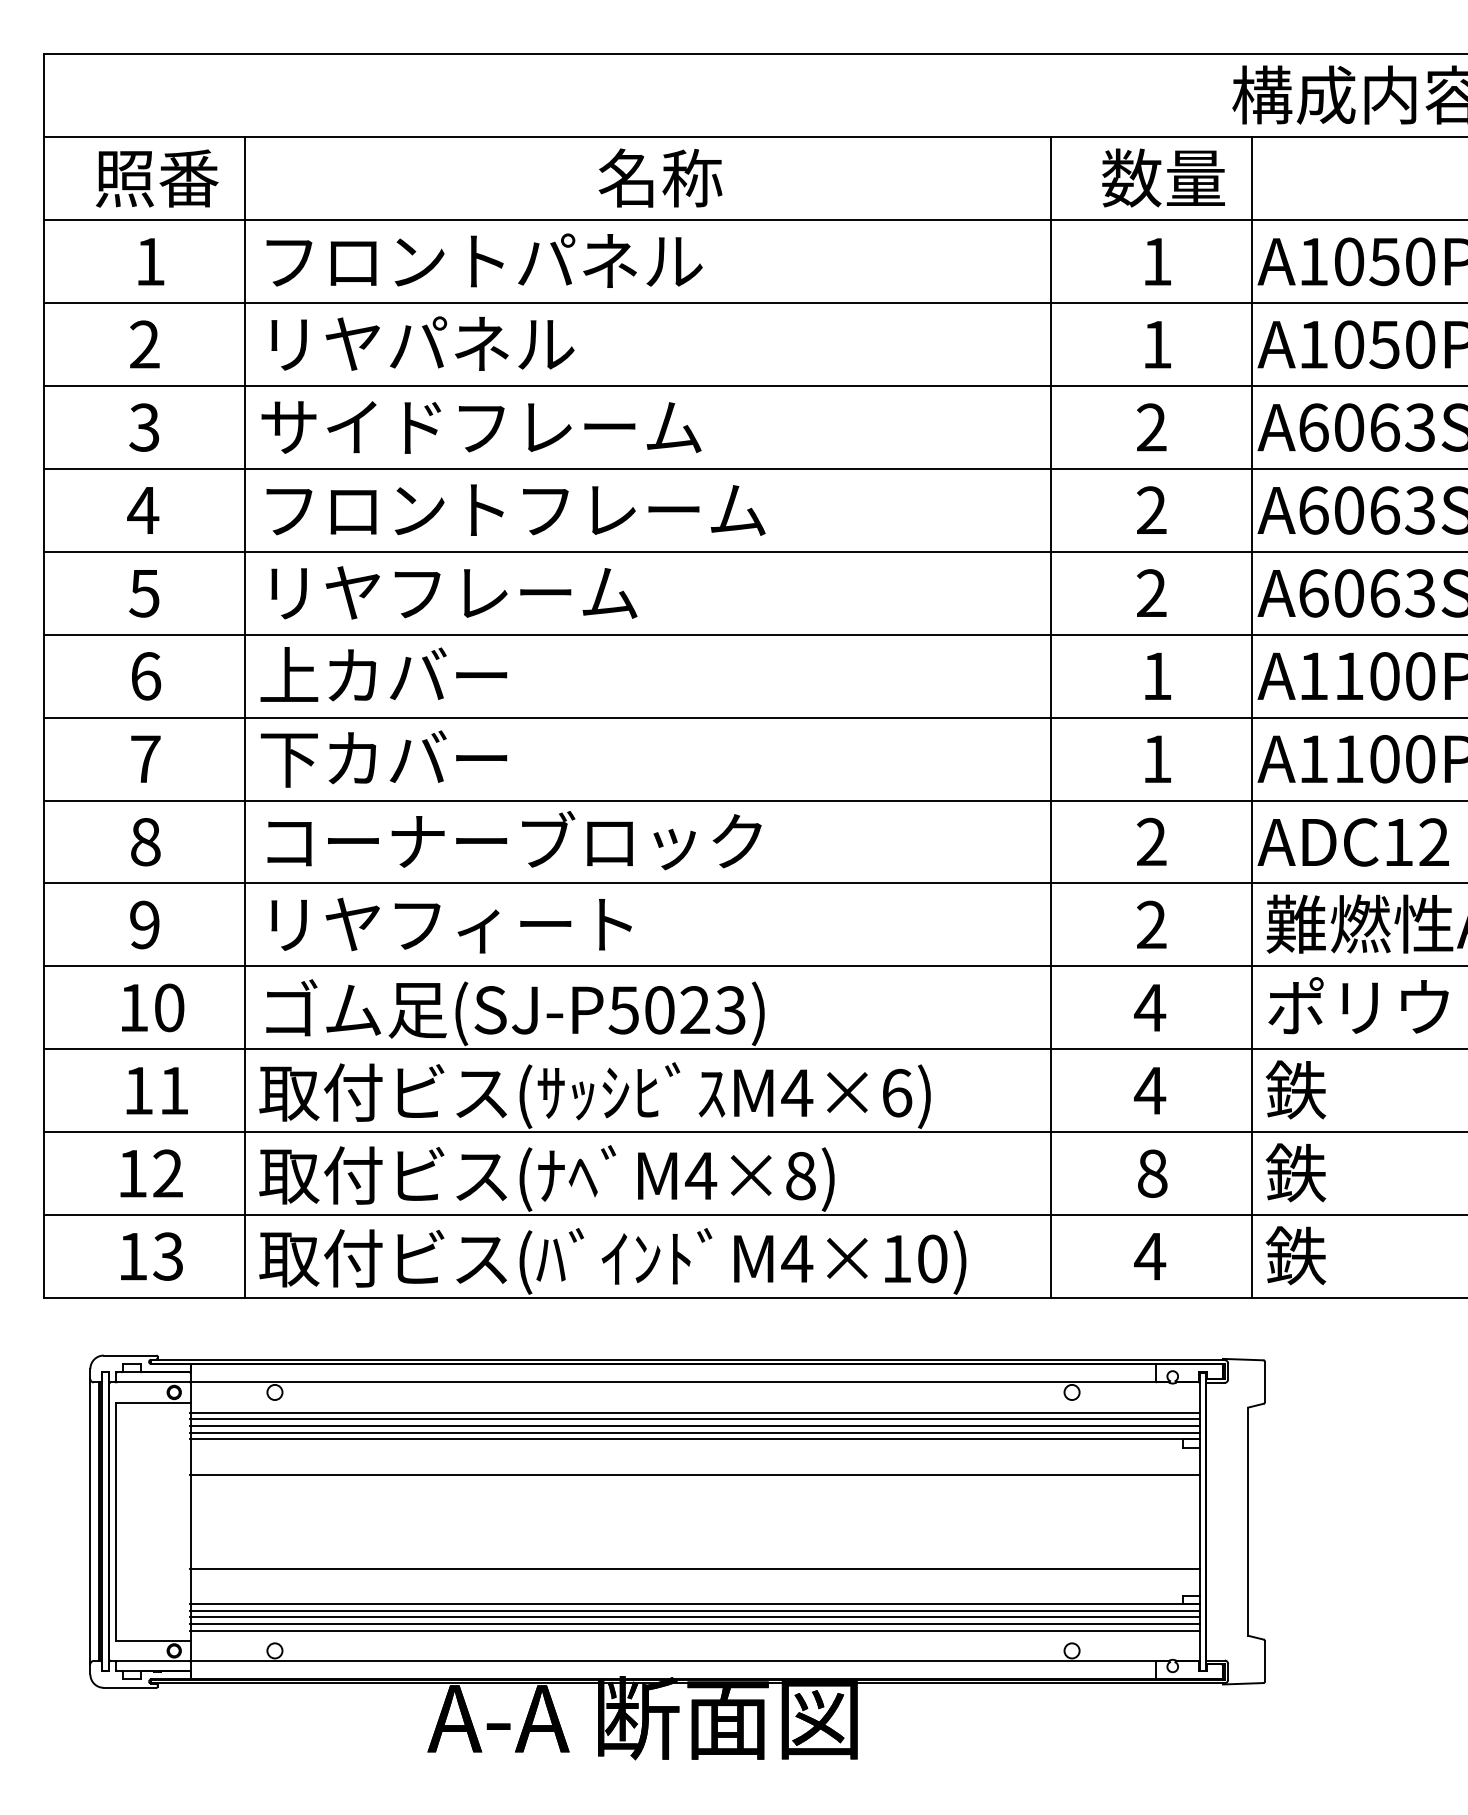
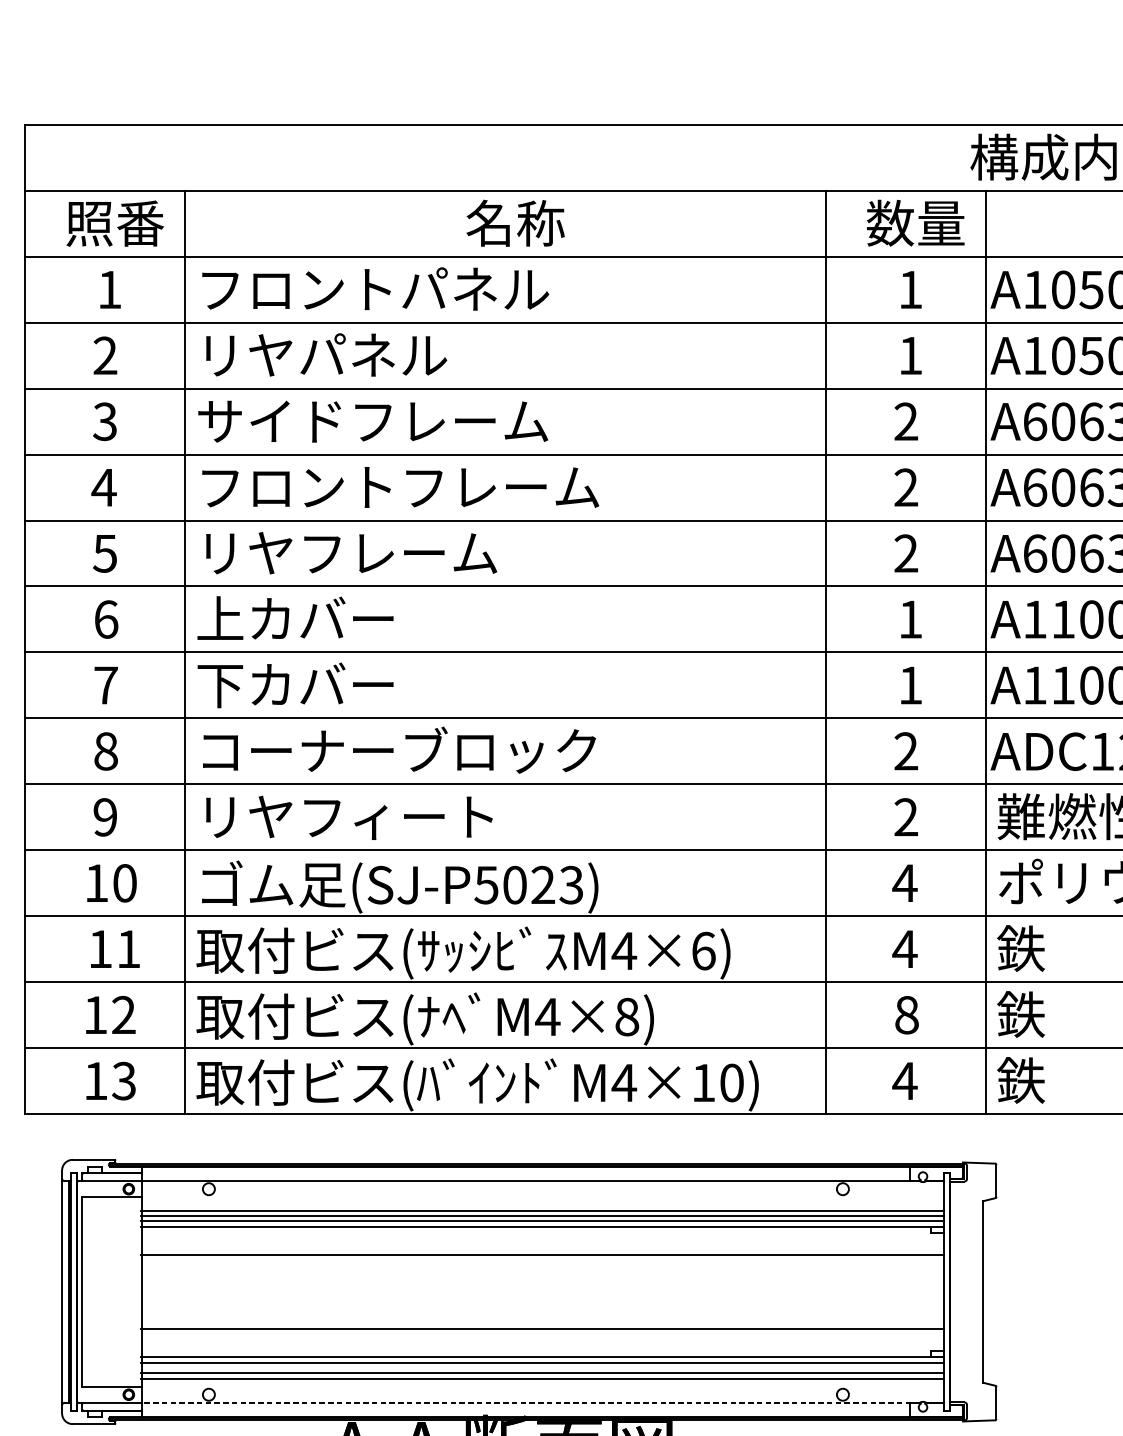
line: (694, 1412) -> (542, 1205), removed
line: (694, 1617) -> (542, 1368), removed
line: (678, 1660) -> (529, 1402), solid -> dashed

